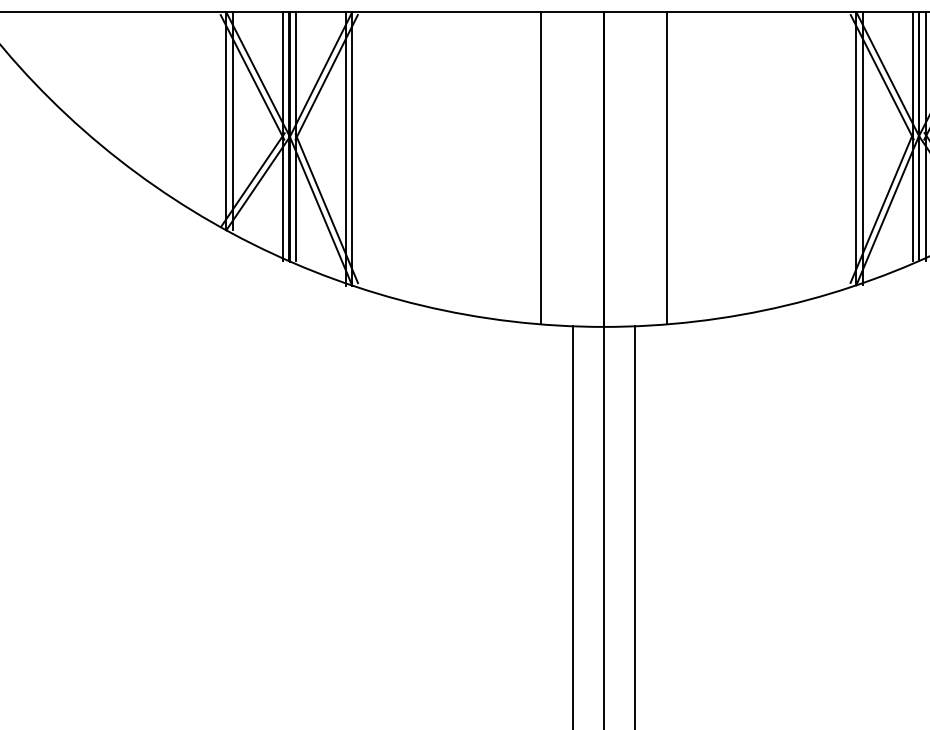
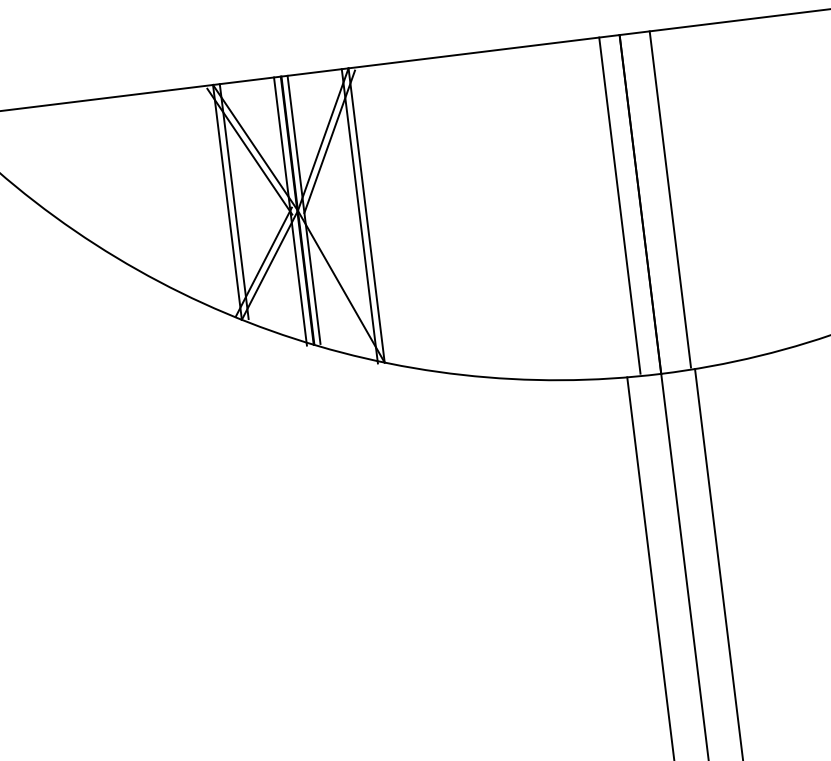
line: (541, 168) -> (620, 205), moved
line: (666, 168) -> (669, 199), moved
line: (326, 208) -> (346, 283), removed

